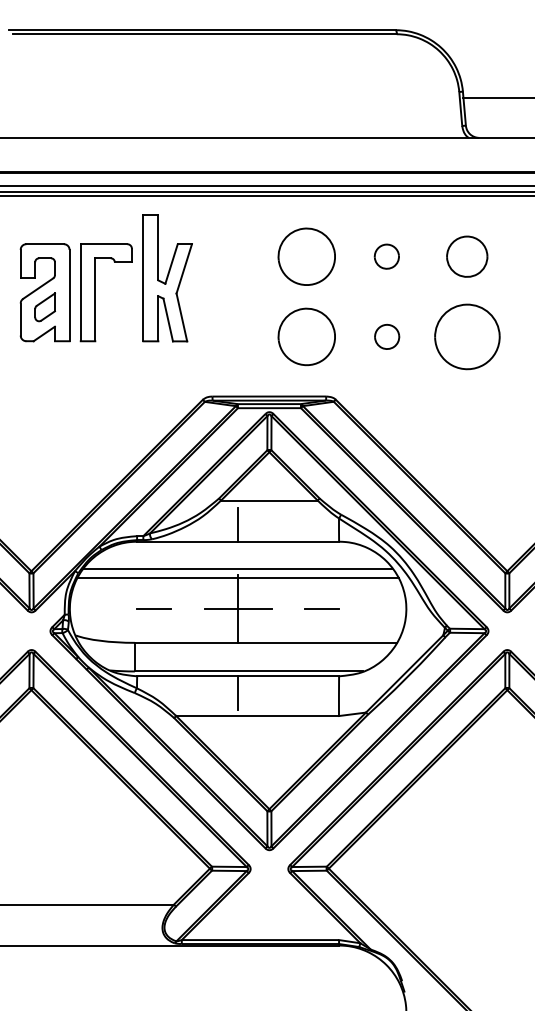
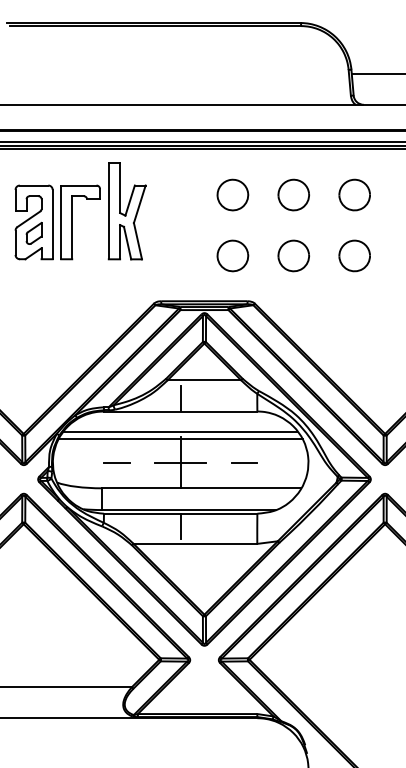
part: (306, 255) -> (232, 194), size x0.71
part: (386, 255) -> (293, 194), size x1.67
part: (306, 336) -> (232, 255), size x0.71
part: (386, 336) -> (293, 255), size x1.67
part: (466, 336) -> (354, 255), size x0.62

